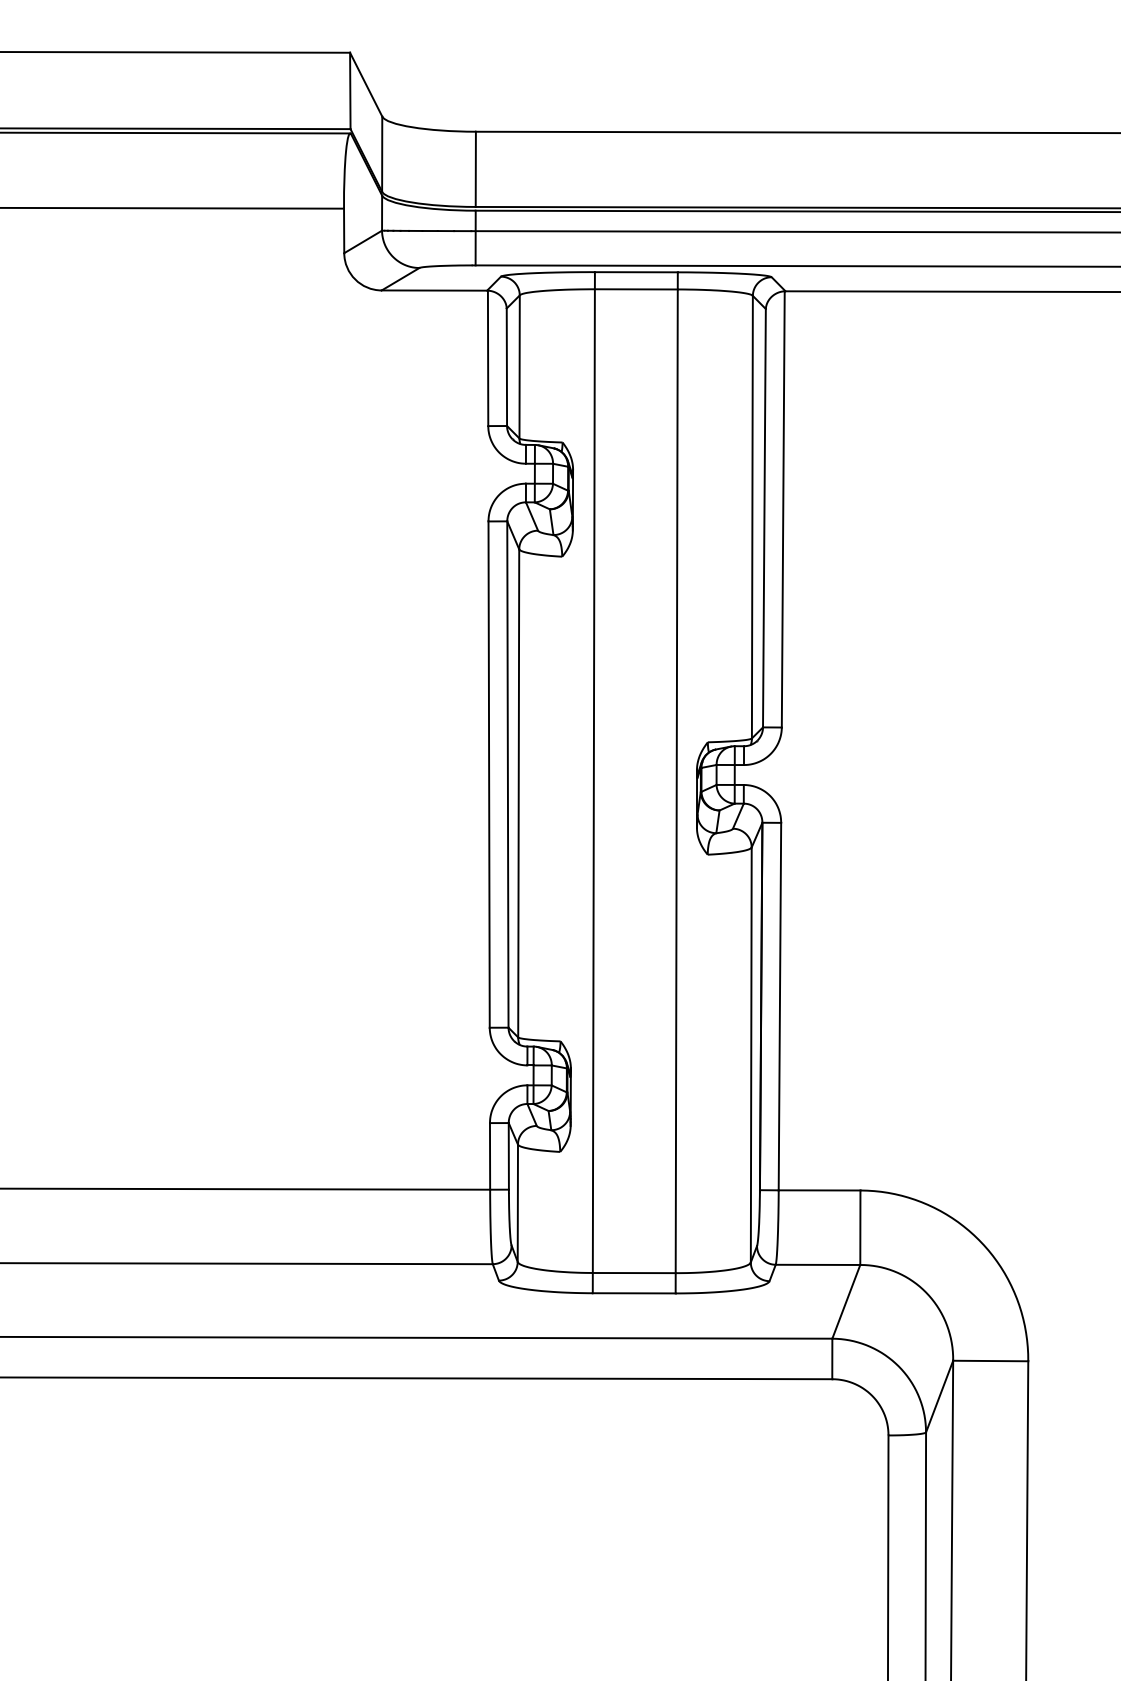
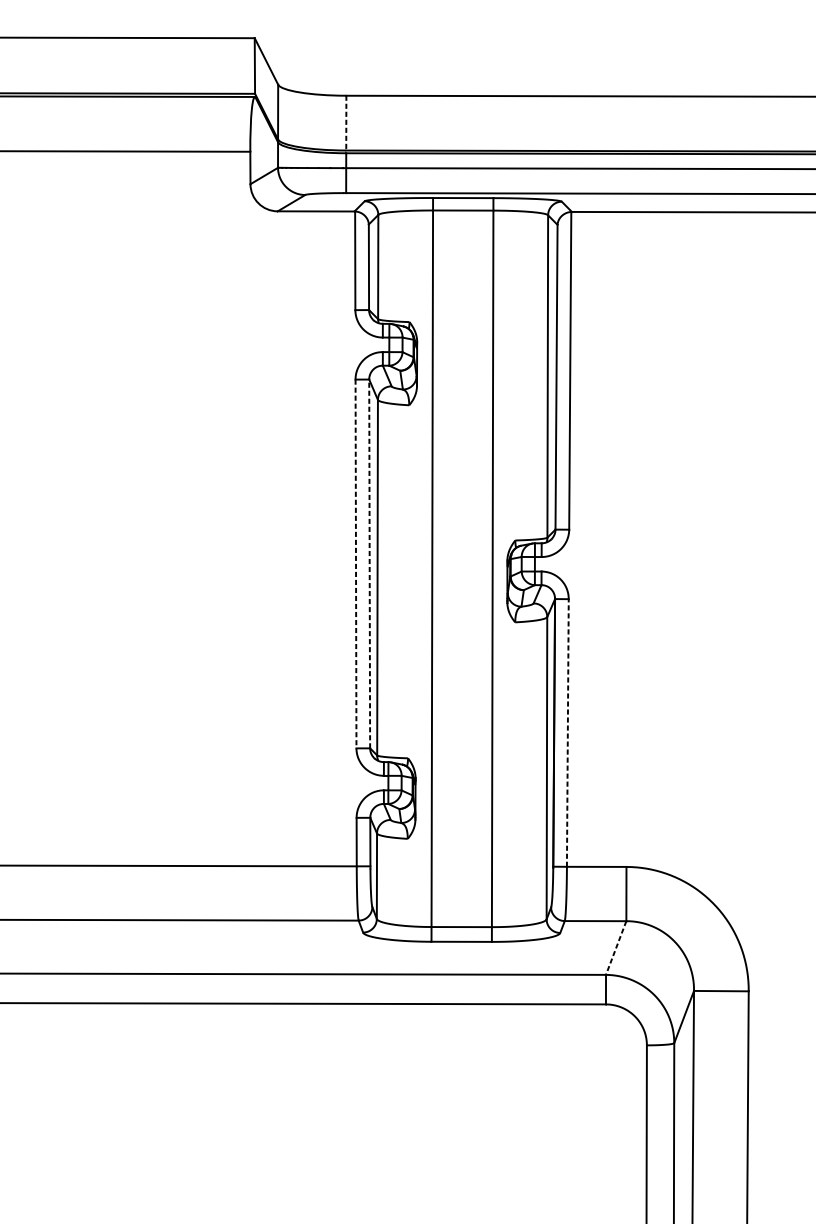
line: (475, 169) -> (346, 123), solid -> dashed
line: (507, 774) -> (369, 563), solid -> dashed
line: (489, 775) -> (356, 564), solid -> dashed
line: (779, 1006) -> (567, 732), solid -> dashed
line: (846, 1302) -> (616, 948), solid -> dashed

